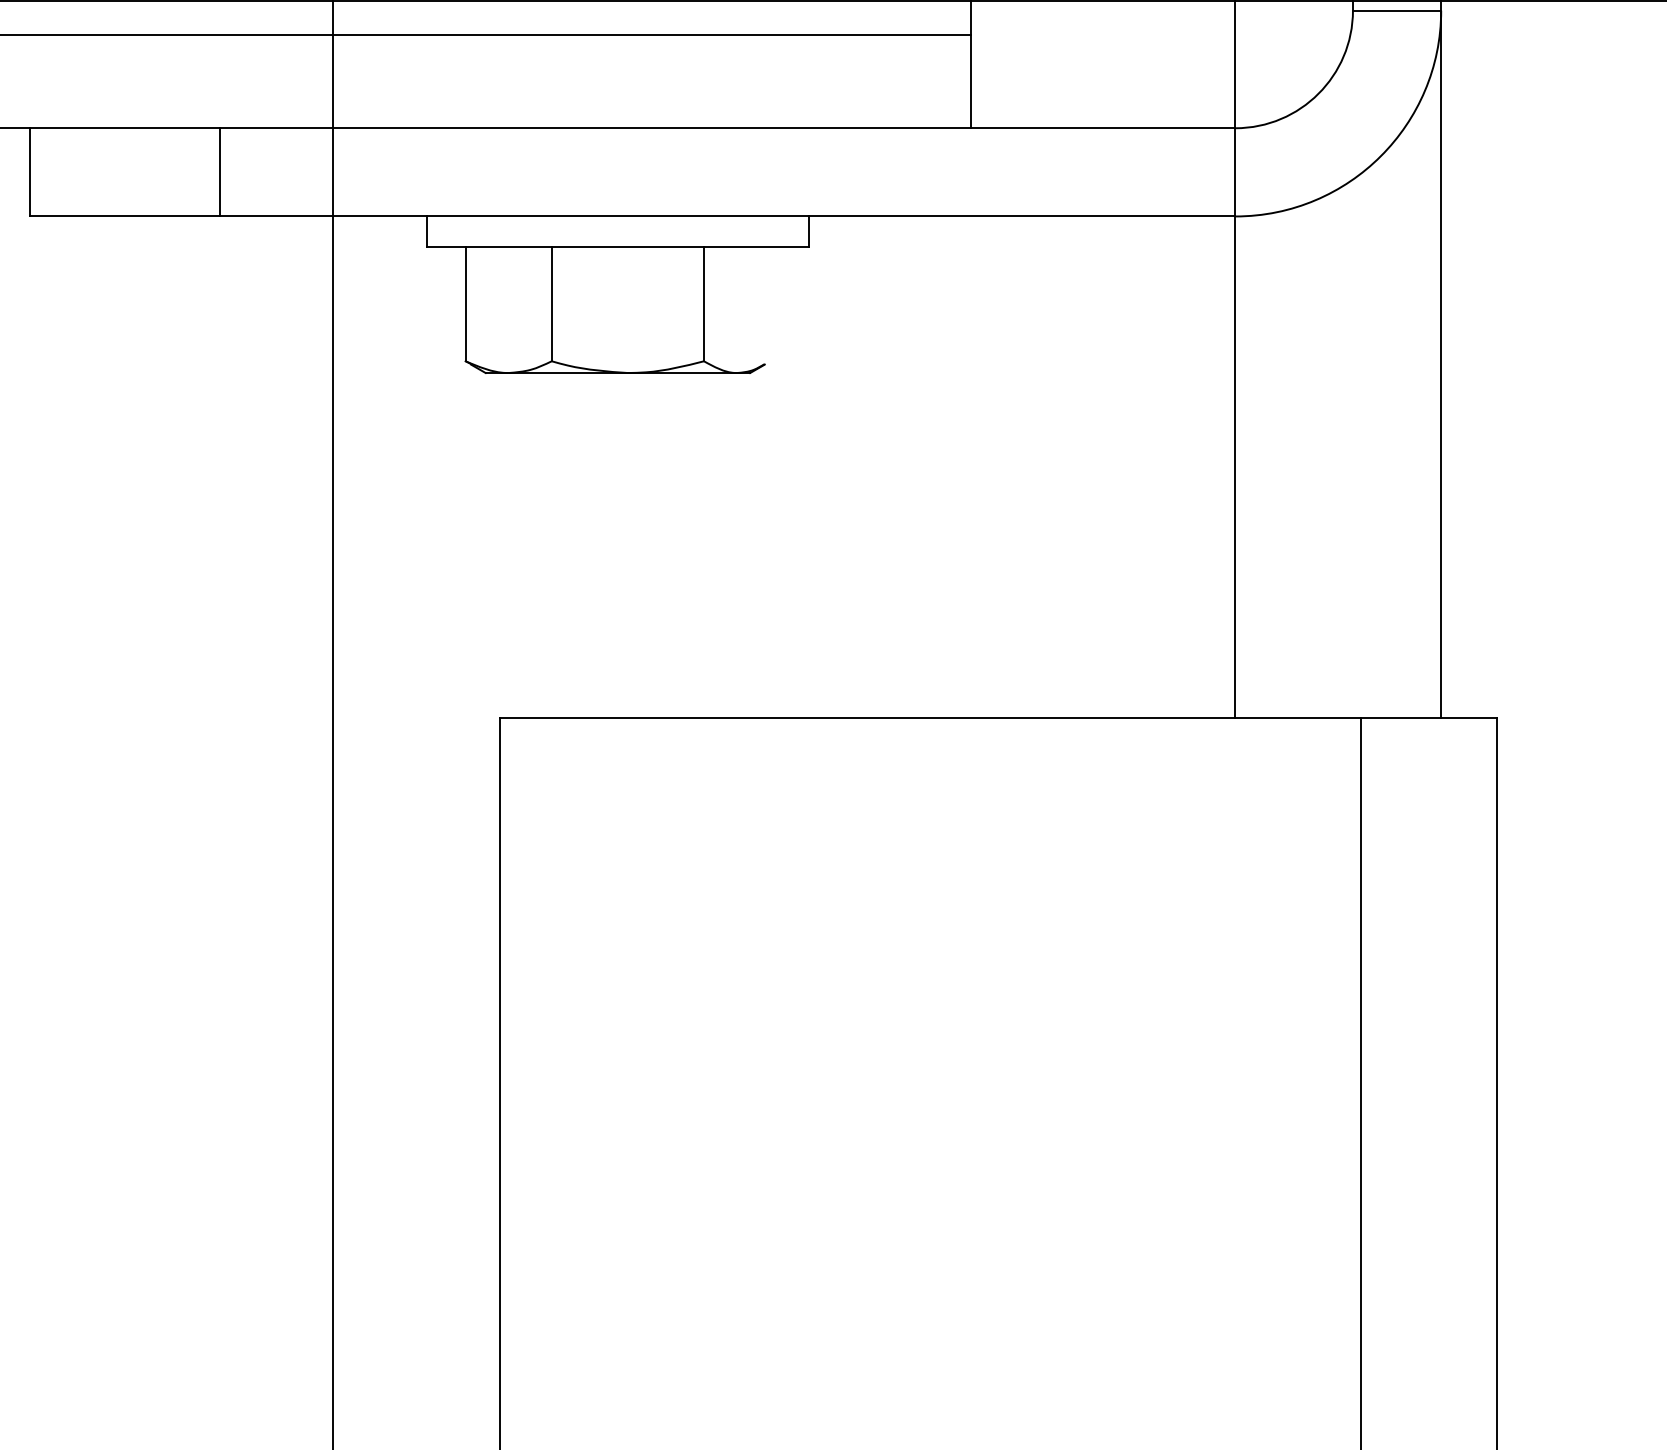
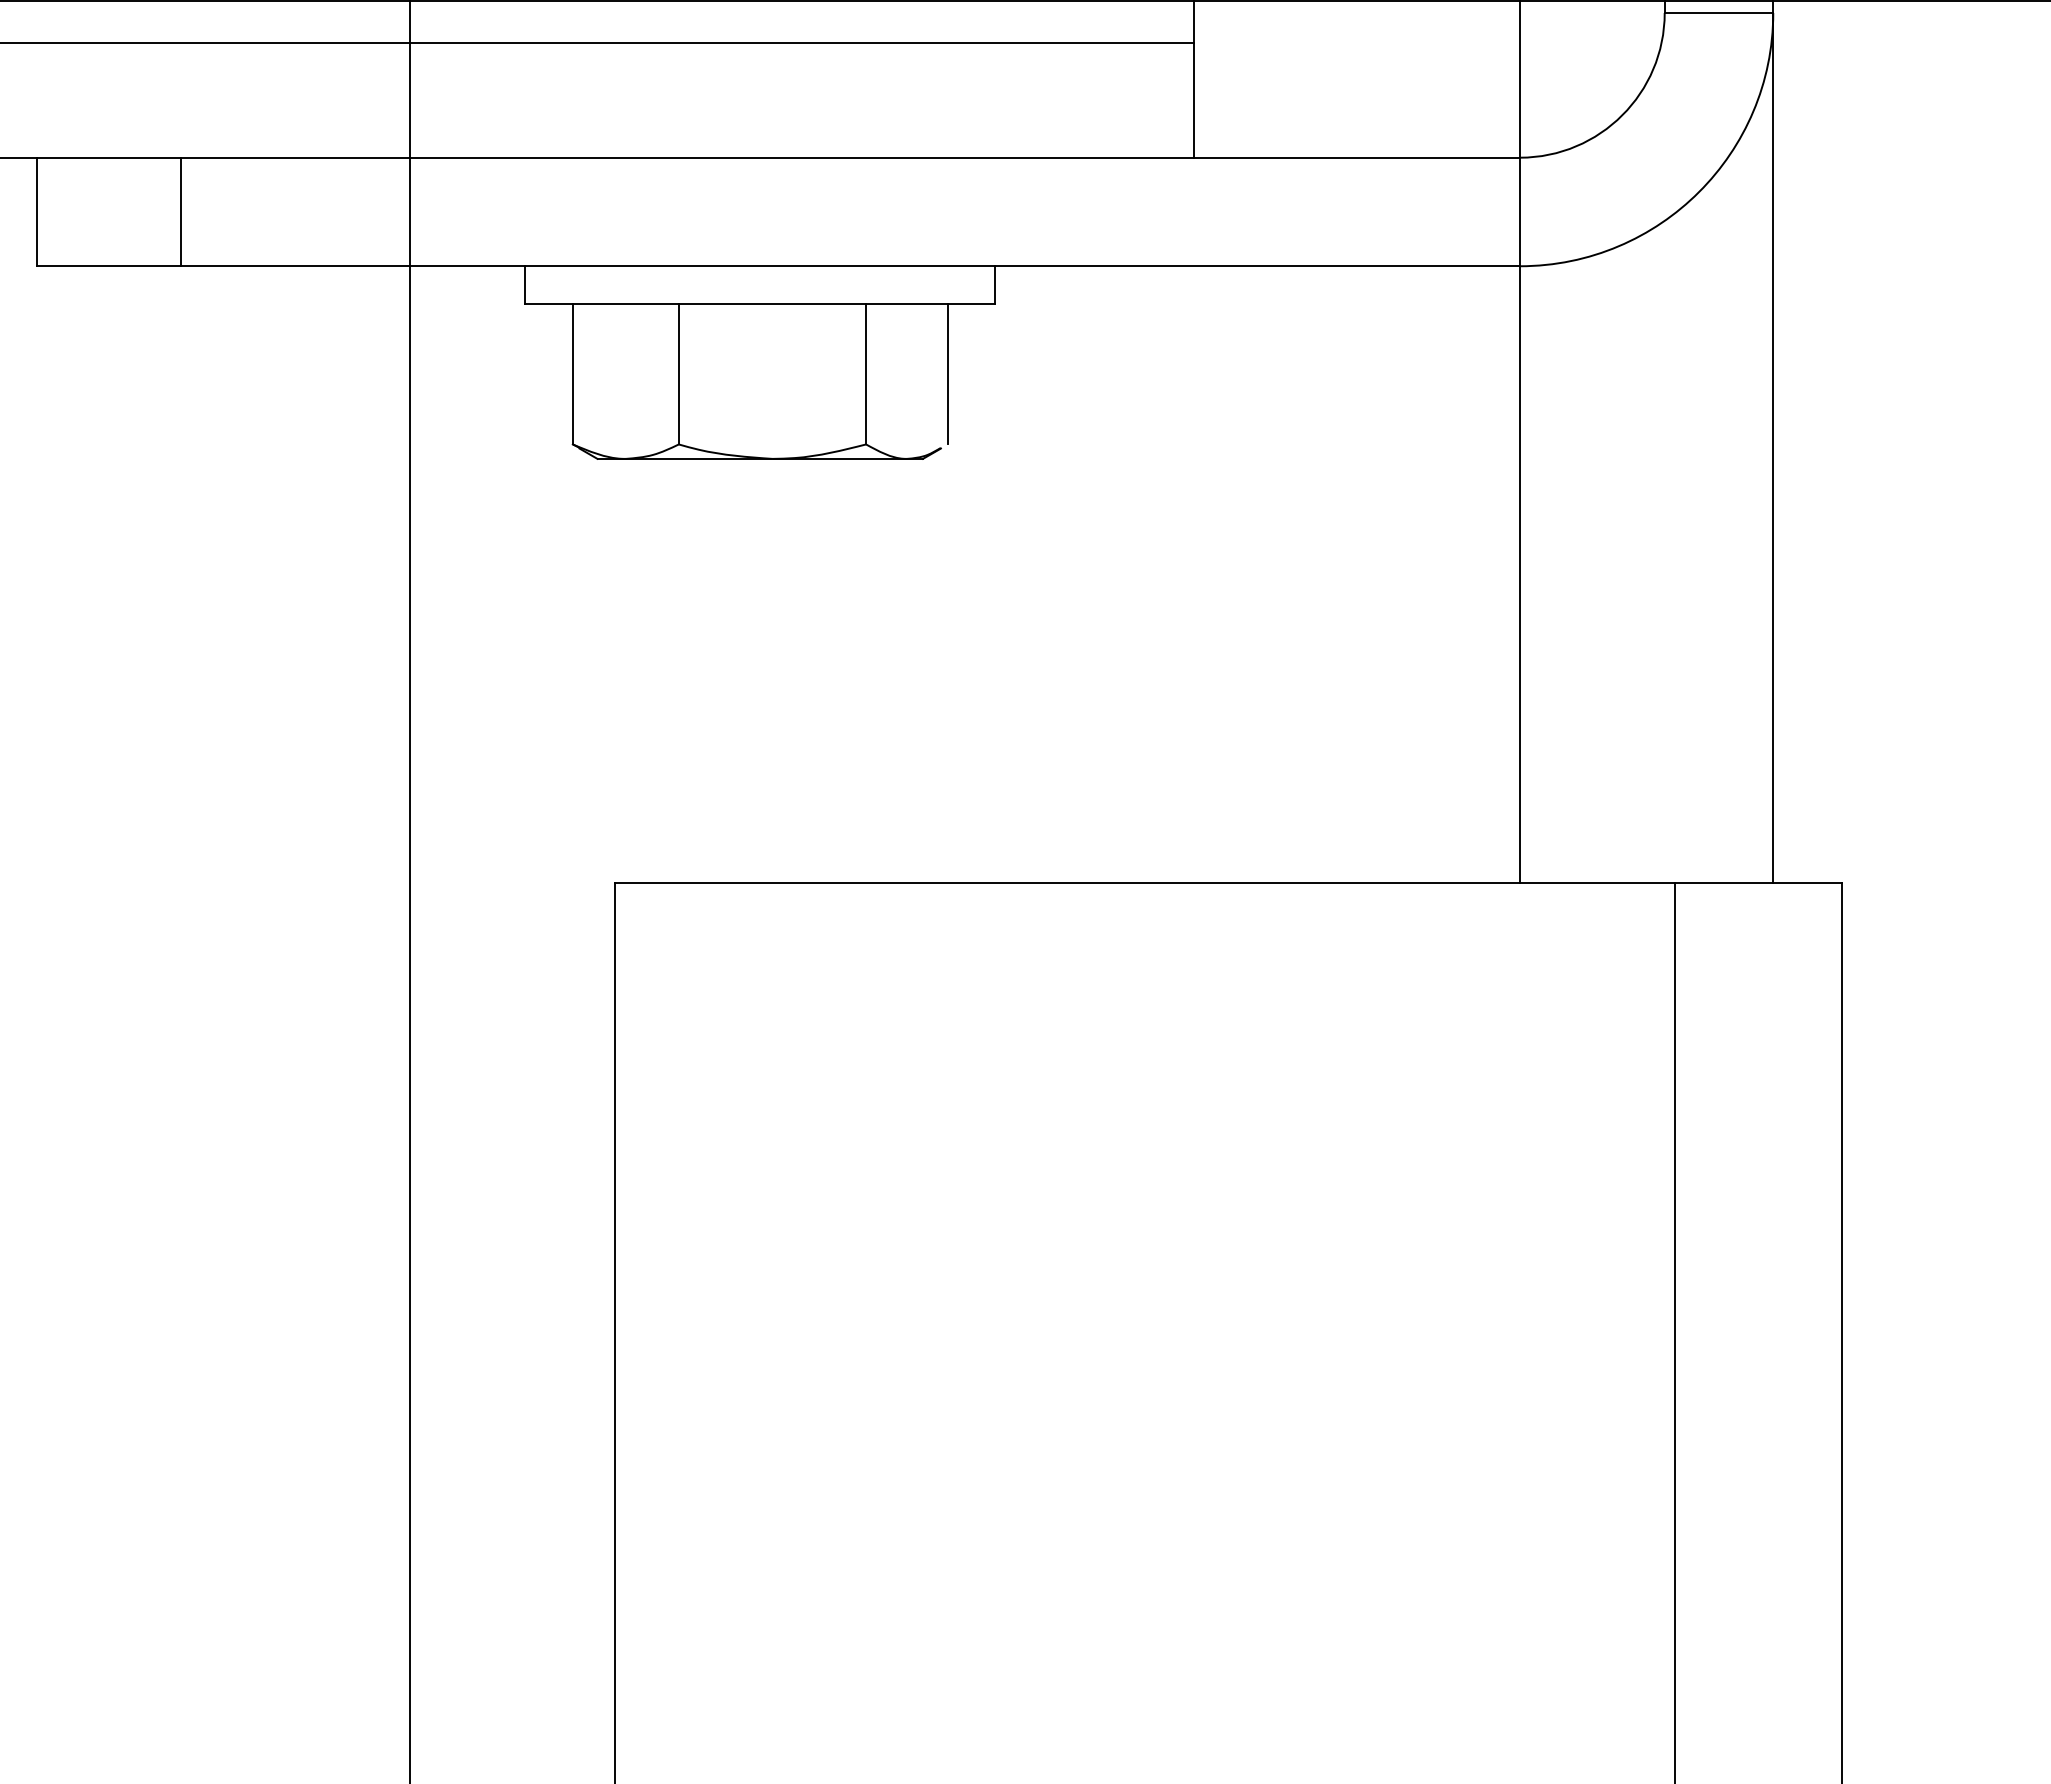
line: (220, 172) -> (181, 212), moved
line: (770, 304) -> (947, 374), added

